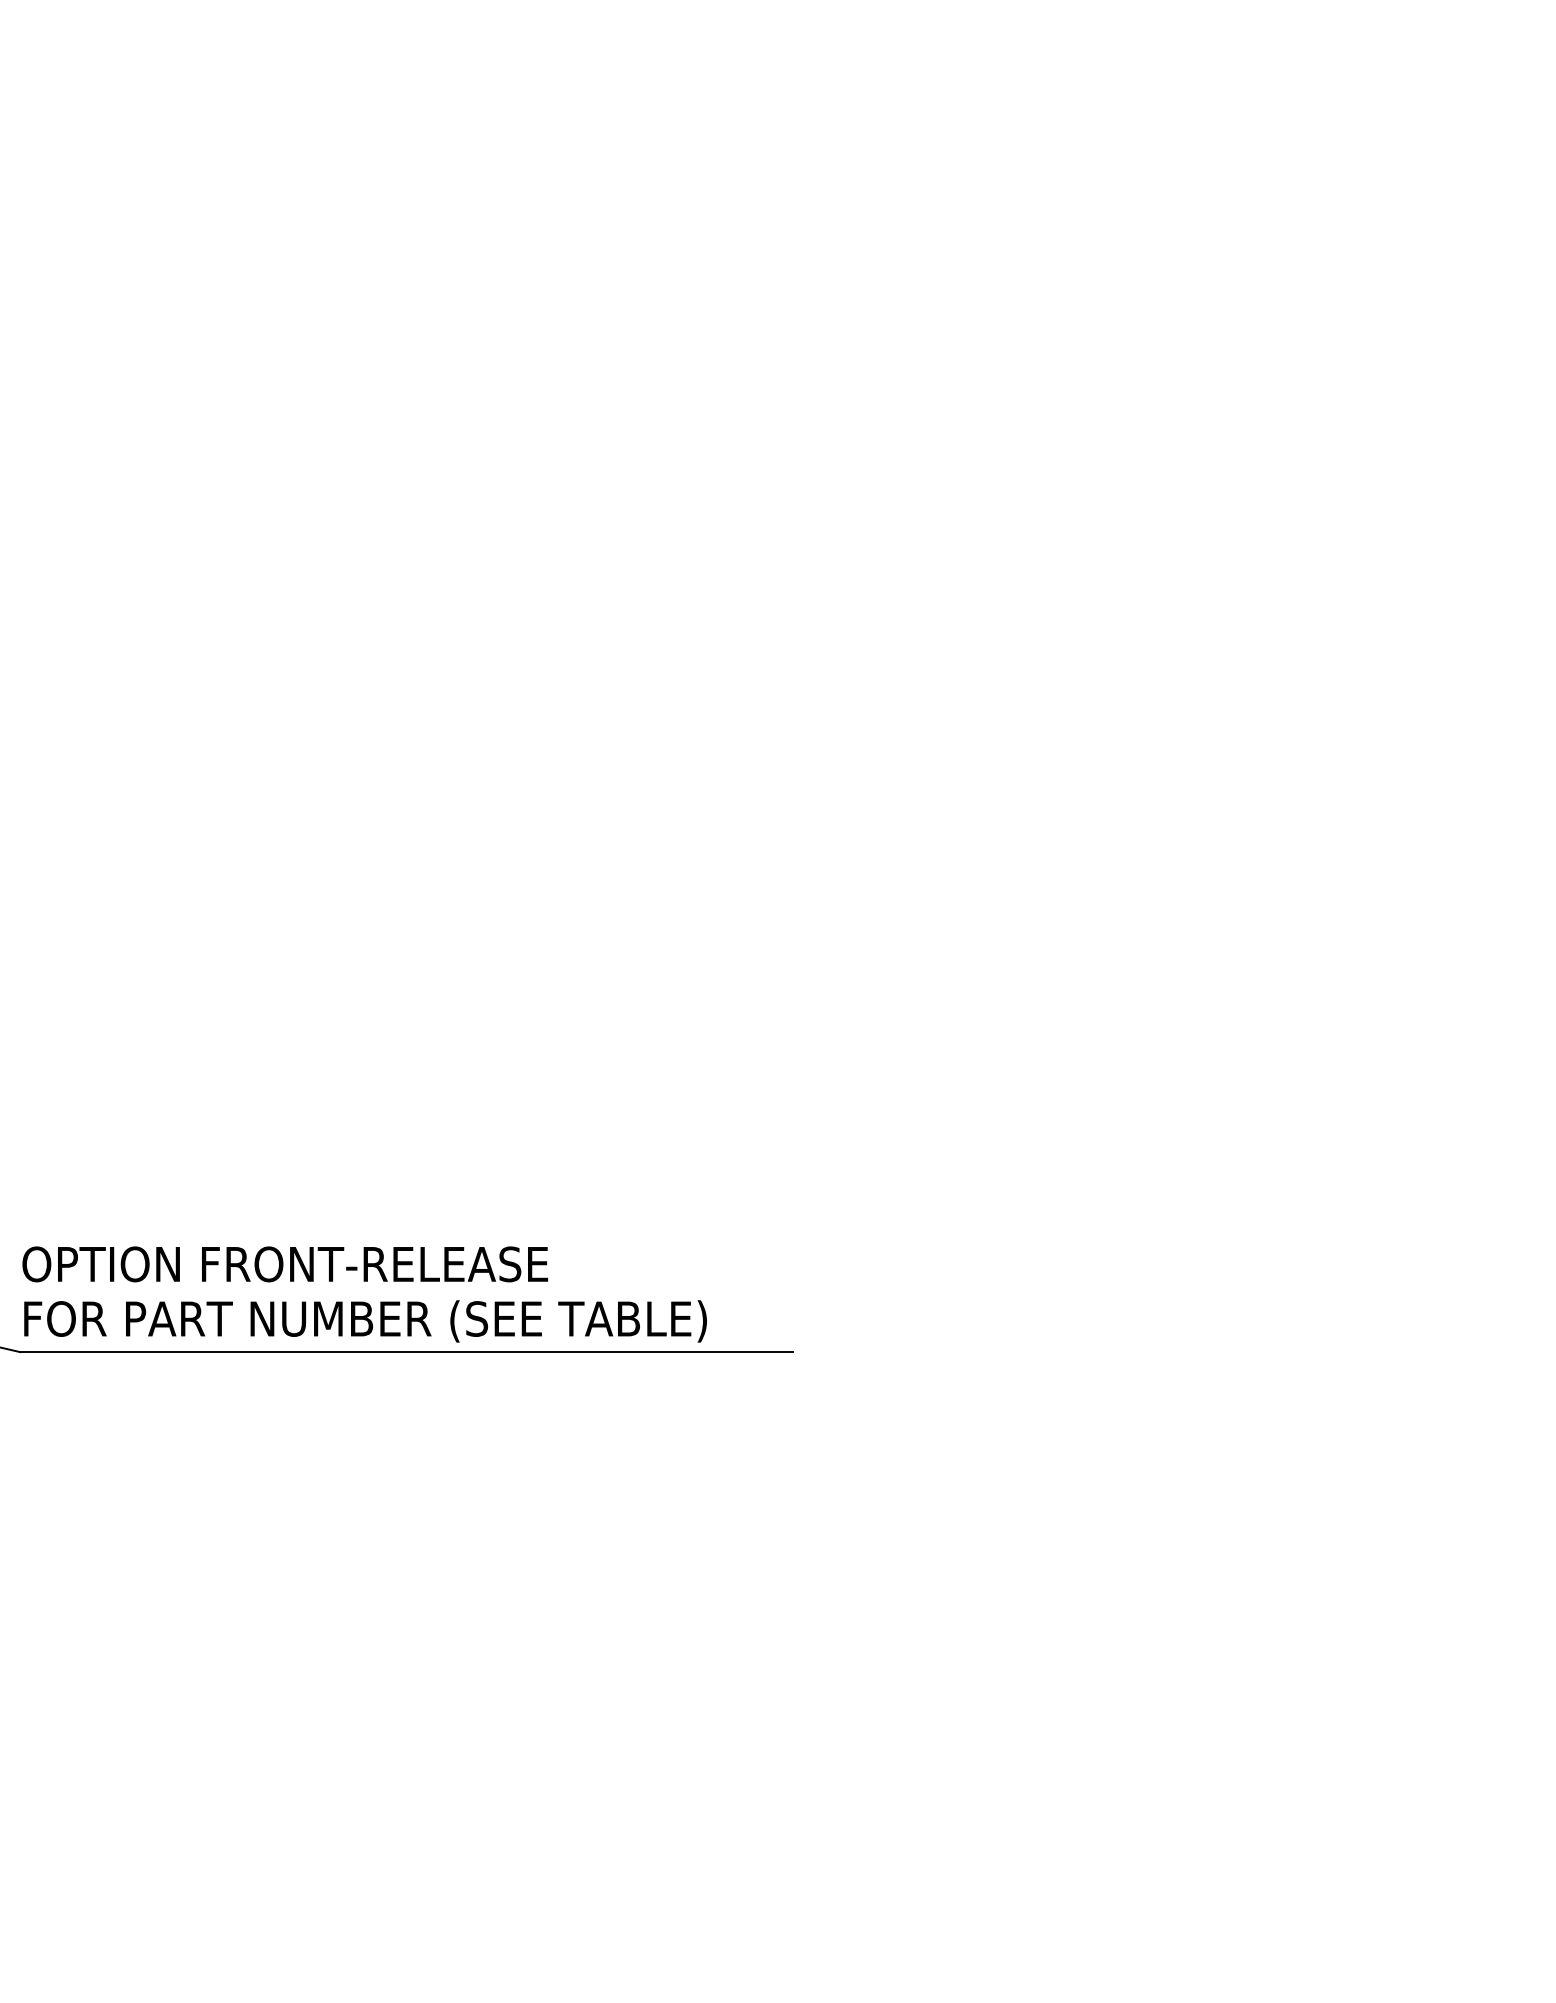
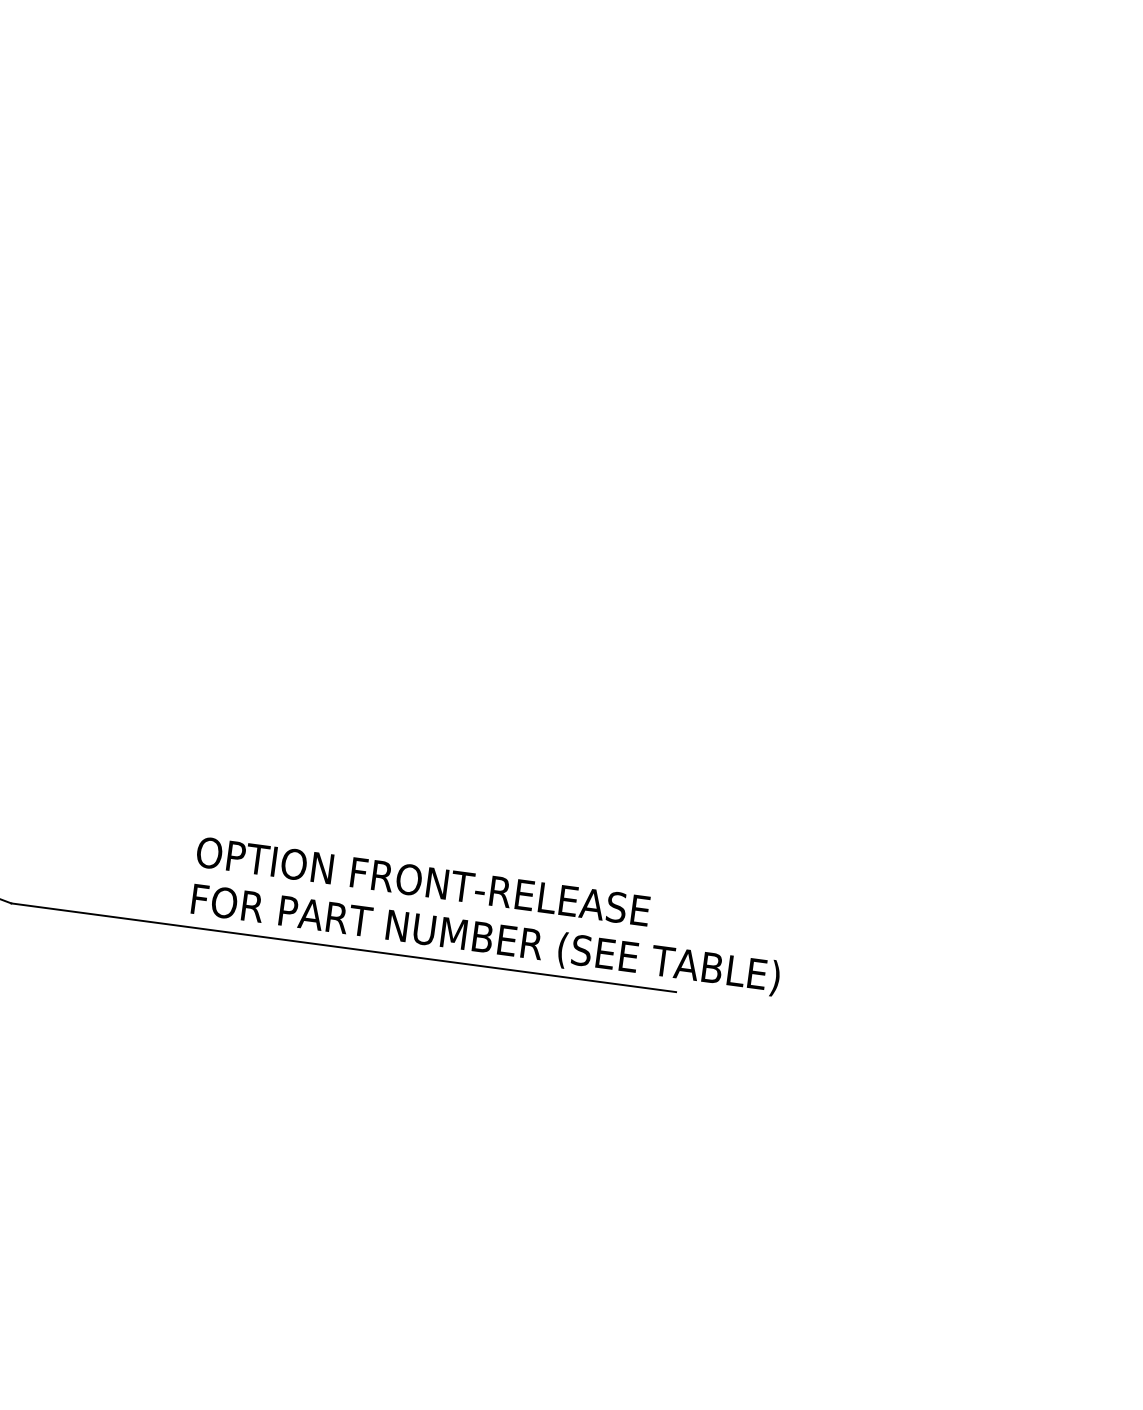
text: (364, 1294) -> (487, 916), moved

